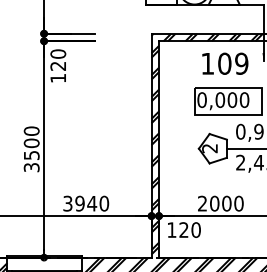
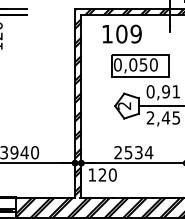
text: (225, 63) -> (122, 33), moved
text: (232, 100) -> (143, 65), 0,000 -> 0,050
text: (226, 203) -> (138, 152), 2000 -> 2534

